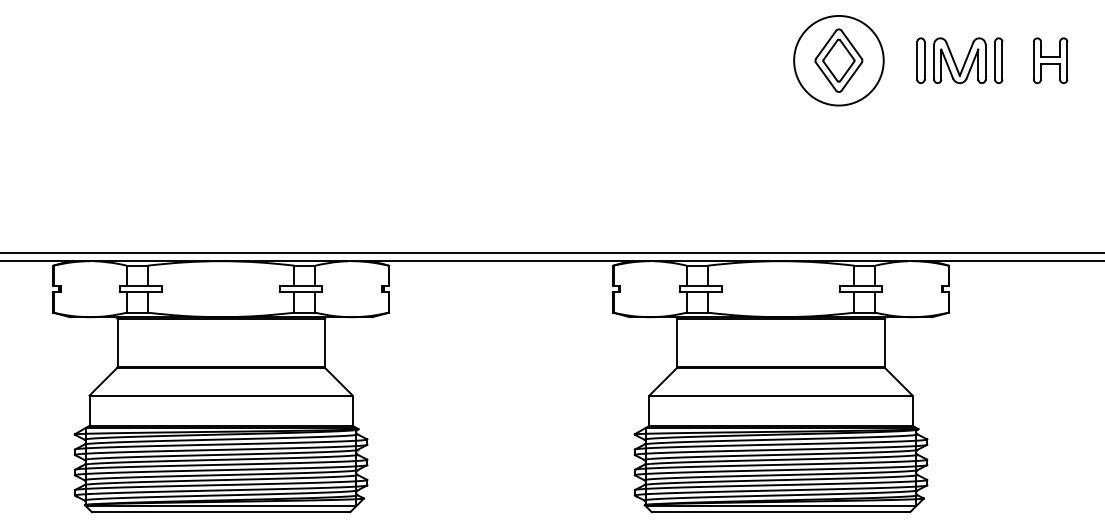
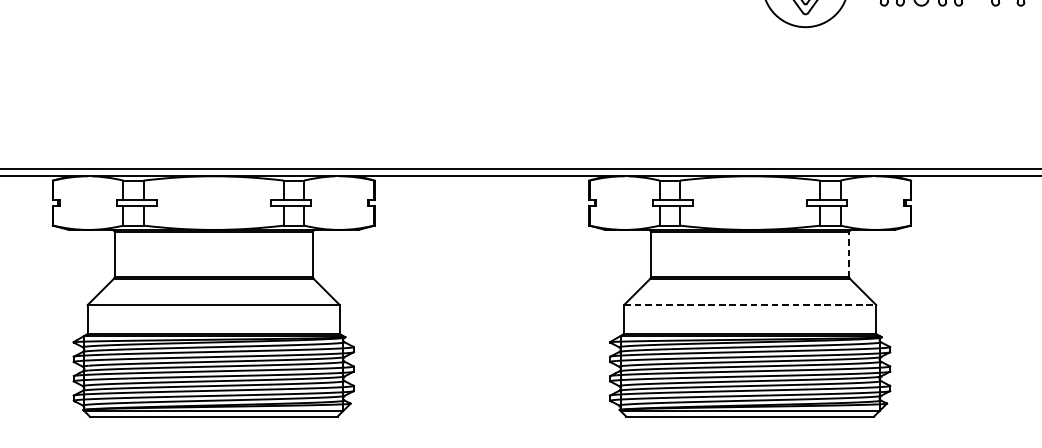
line: (884, 343) -> (849, 255), solid -> dashed
line: (781, 395) -> (750, 304), solid -> dashed

